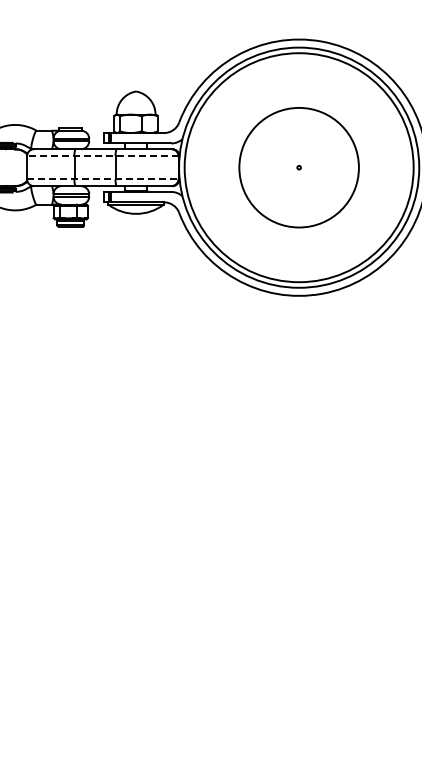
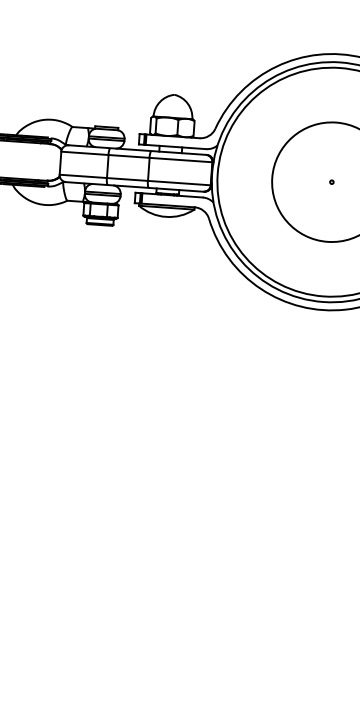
line: (102, 156) -> (136, 157), dashed -> solid
line: (103, 179) -> (135, 180), dashed -> solid

